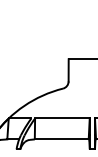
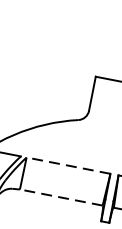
line: (61, 118) -> (67, 165), solid -> dashed
line: (61, 139) -> (60, 197), solid -> dashed

